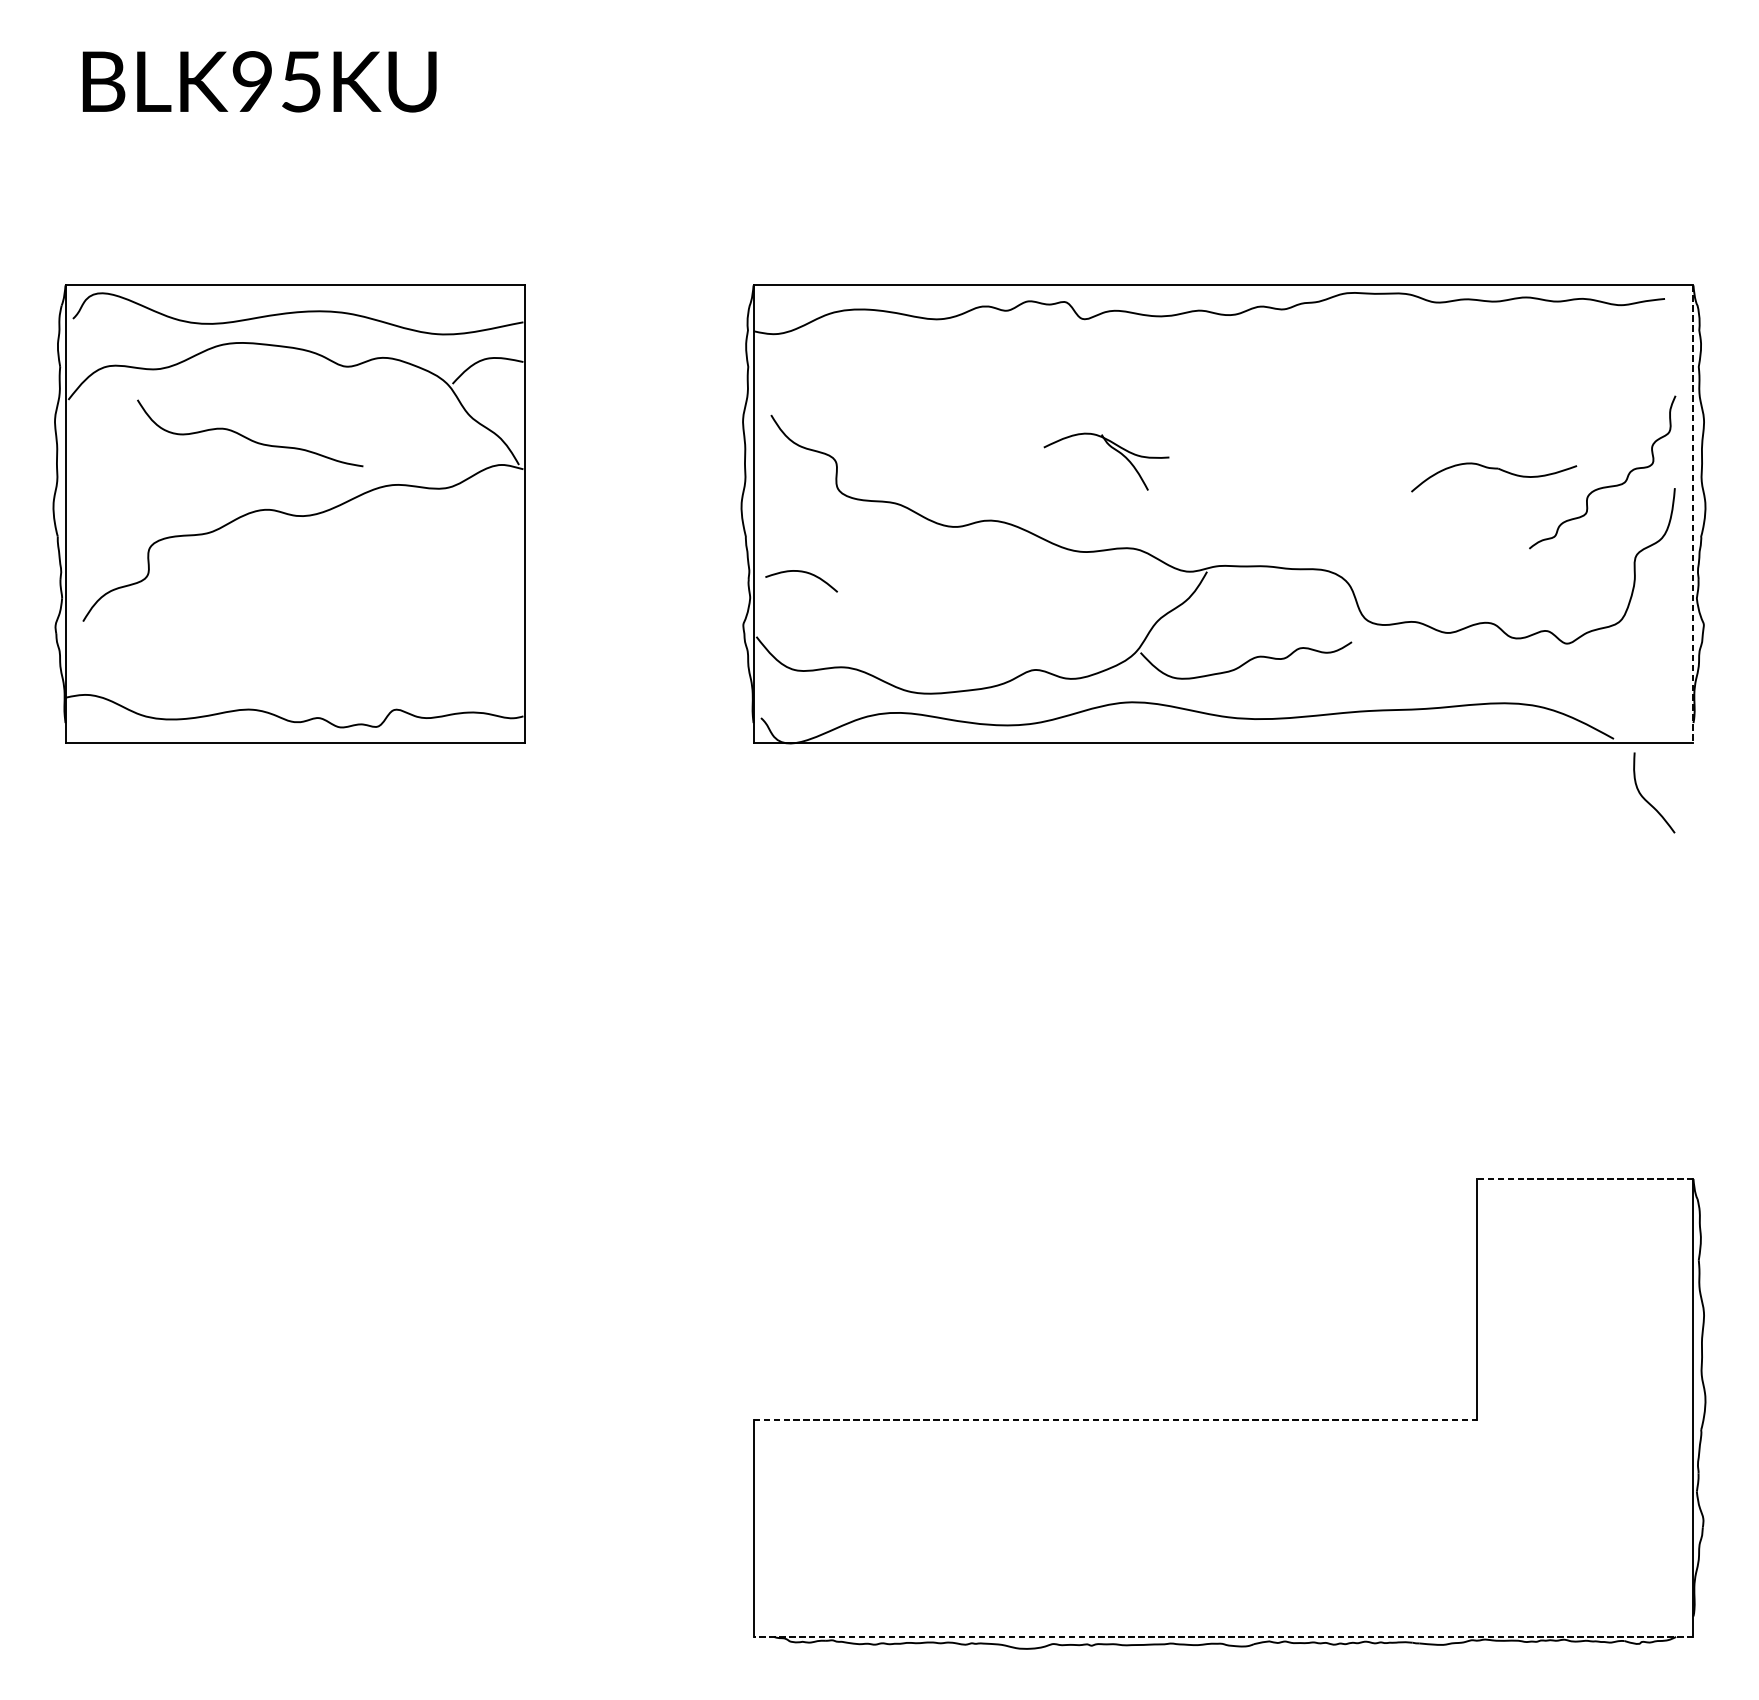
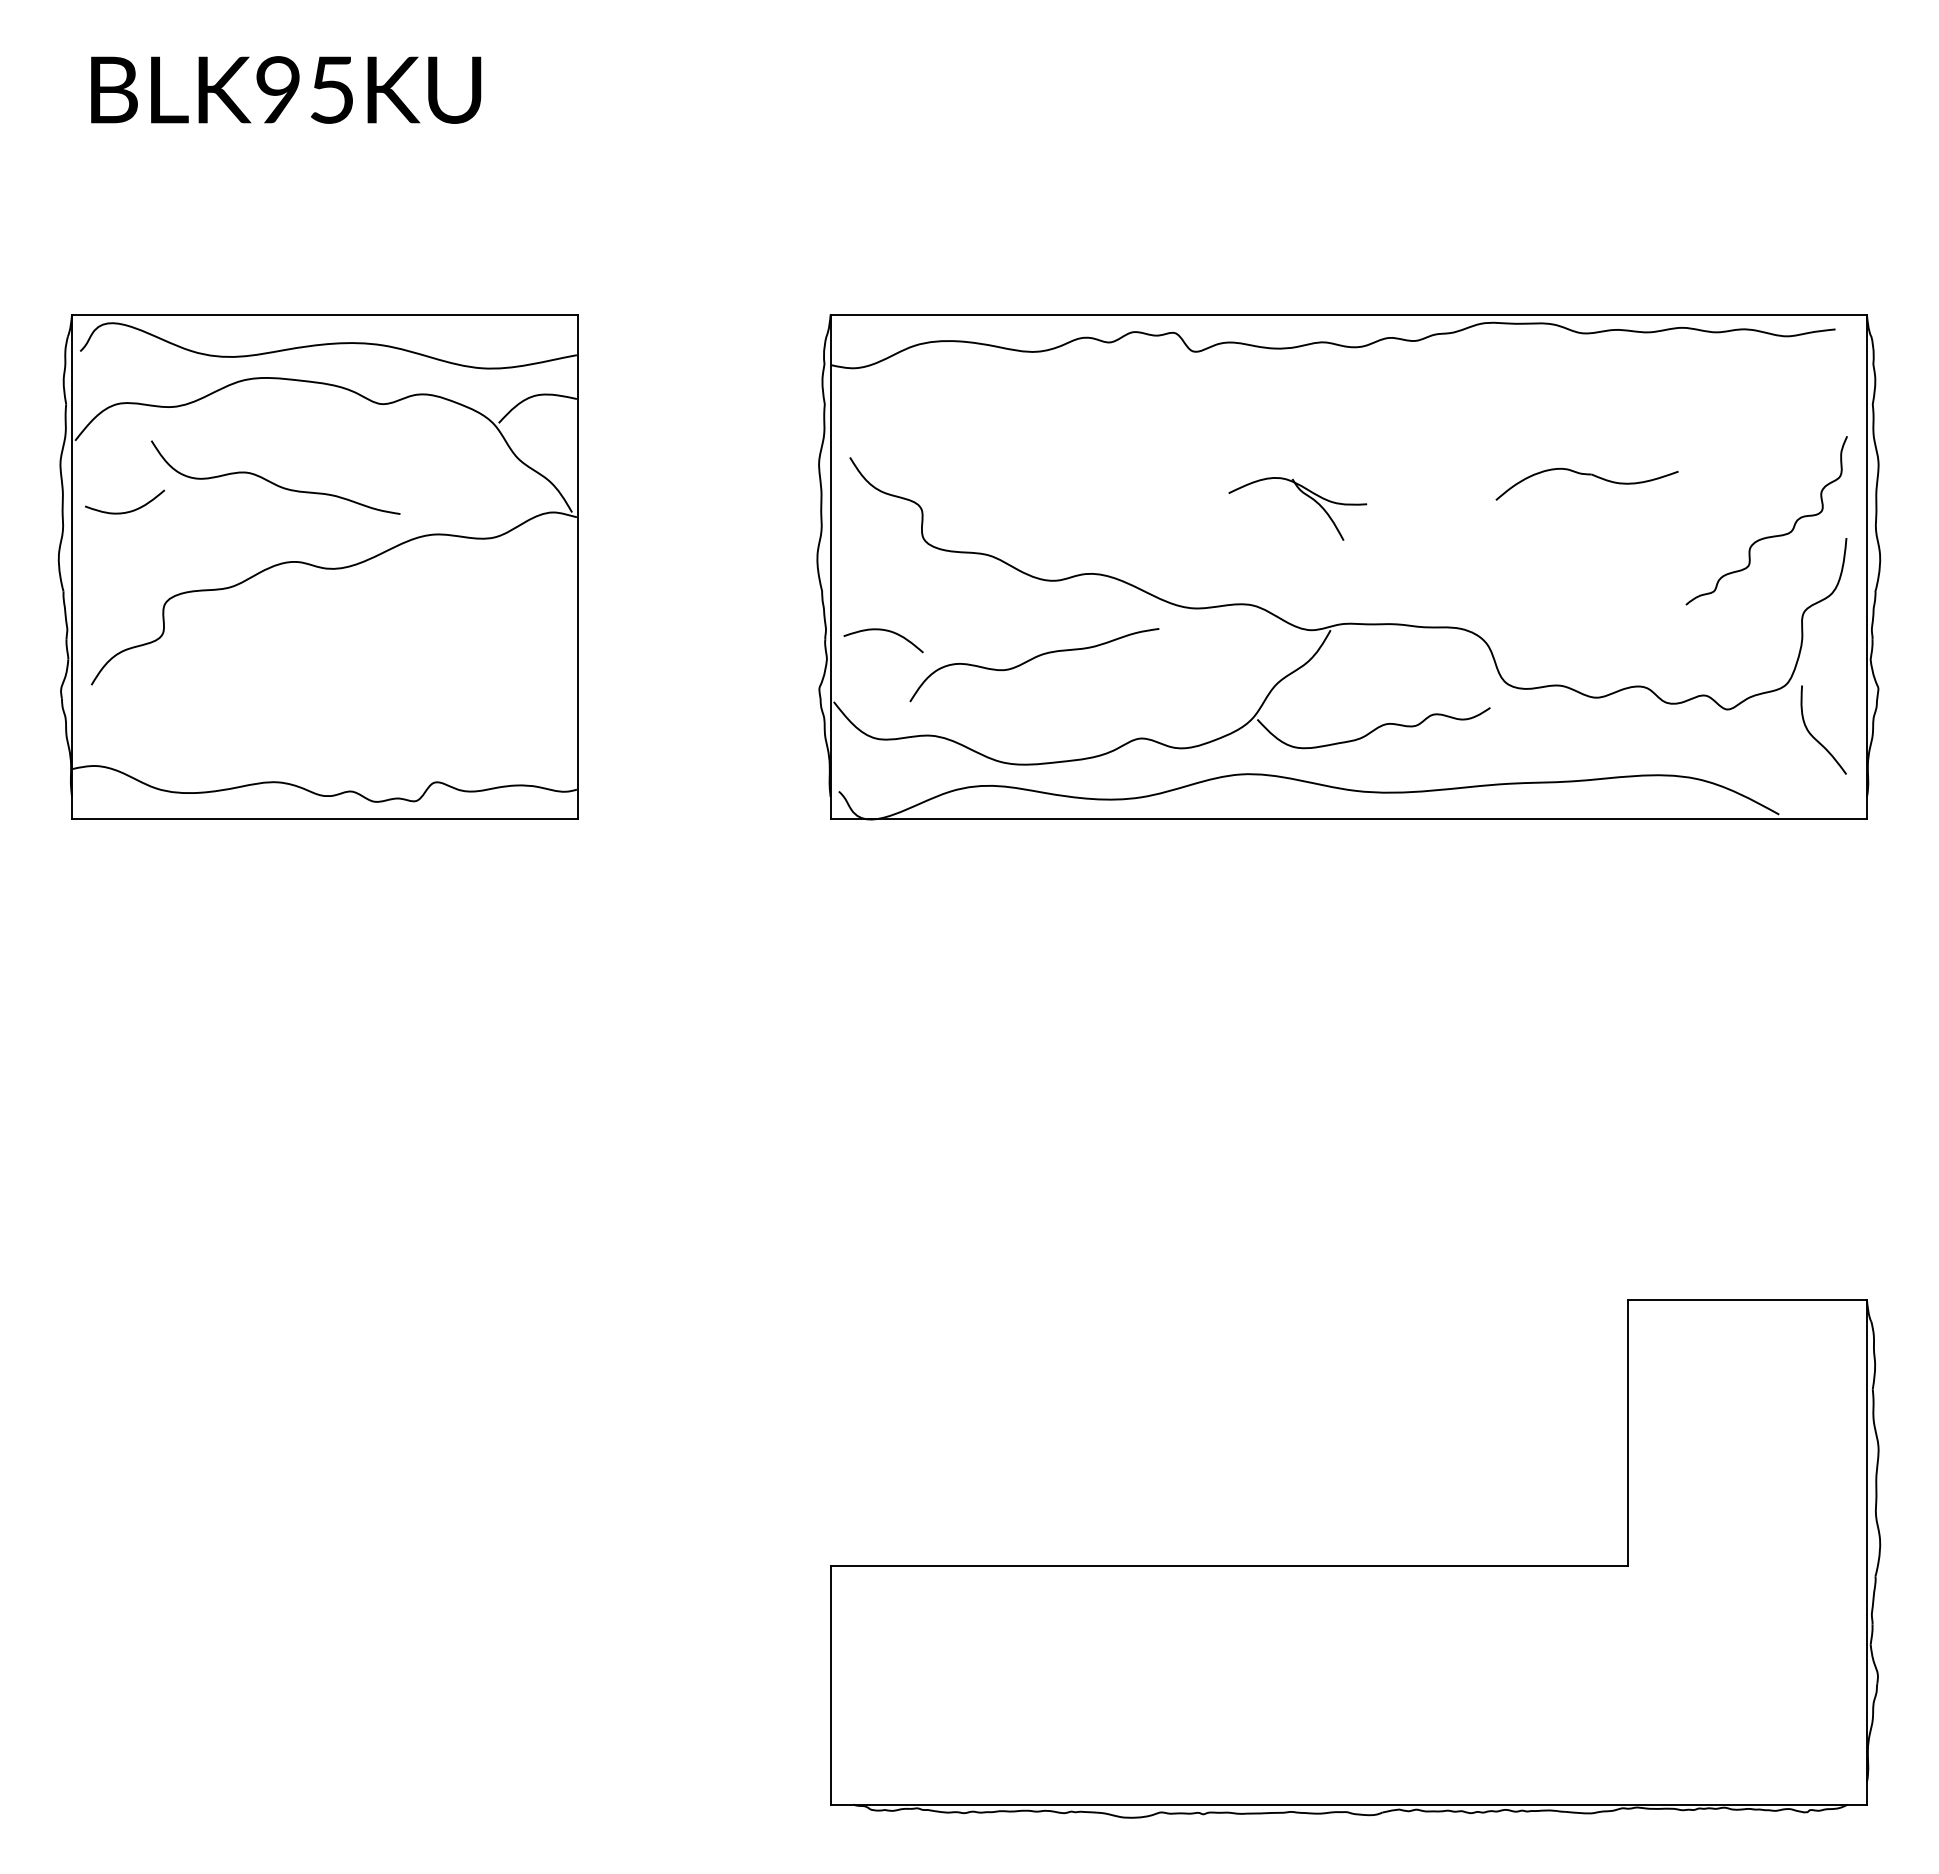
part: (1113, 449) -> (1305, 495), moved
curve: (113, 464) -> (125, 511), added
part: (1493, 469) -> (1586, 475), moved
line: (1693, 514) -> (1866, 567), dashed -> solid
curve: (935, 599) -> (1031, 660), added
curve: (1647, 800) -> (1816, 738), moved
line: (1585, 1178) -> (1747, 1299), dashed -> solid
line: (1115, 1420) -> (1229, 1565), dashed -> solid
line: (1223, 1636) -> (1348, 1804), dashed -> solid

